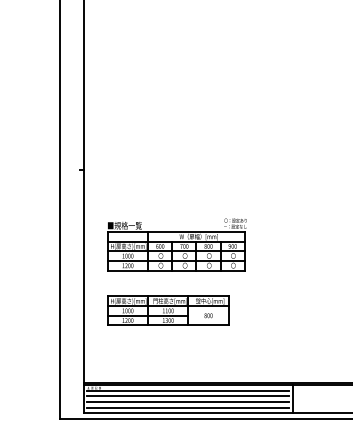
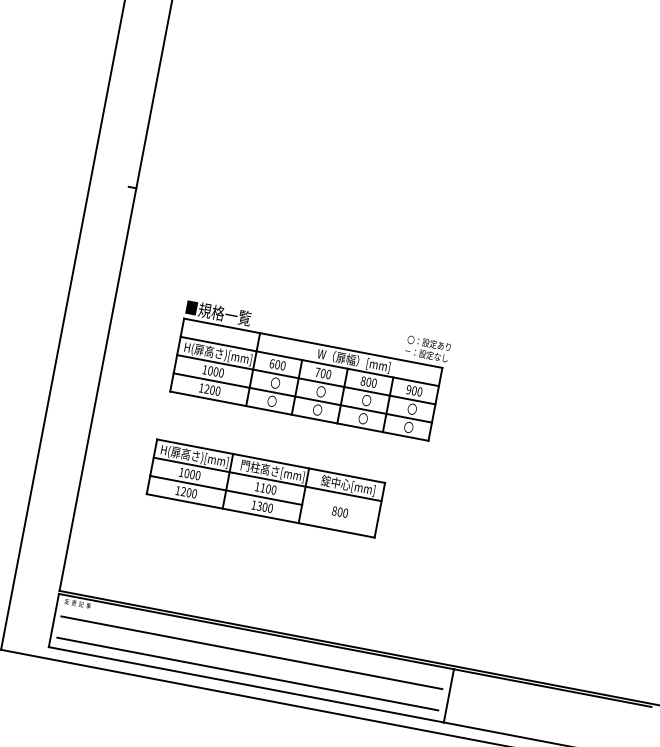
part: (176, 244) -> (309, 367), moved
part: (168, 310) -> (266, 487), moved
line: (188, 390) -> (254, 642), removed
line: (188, 401) -> (250, 662), removed

